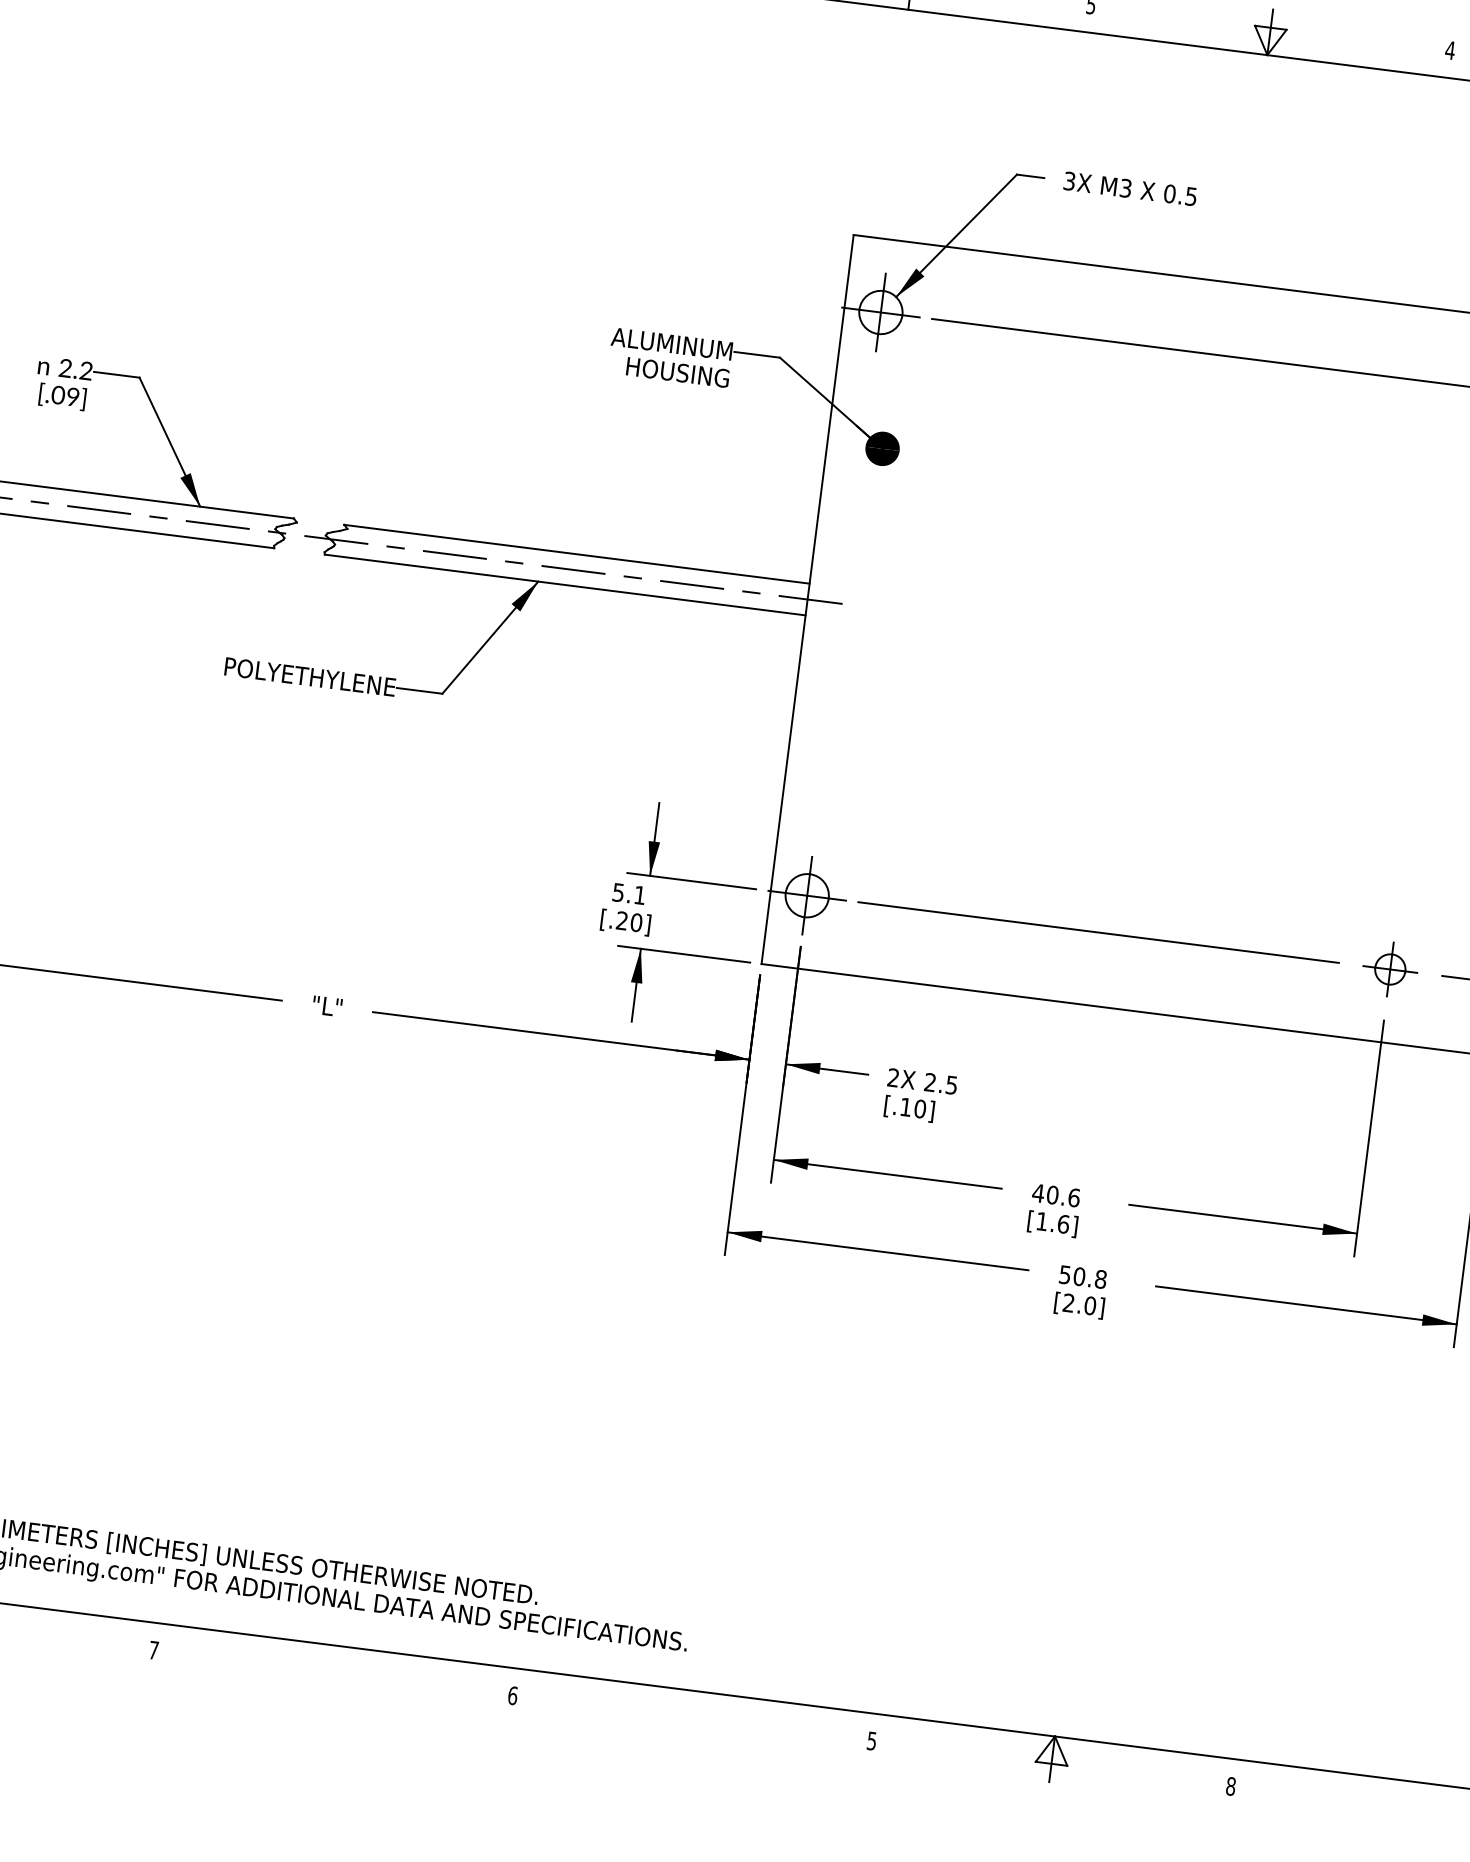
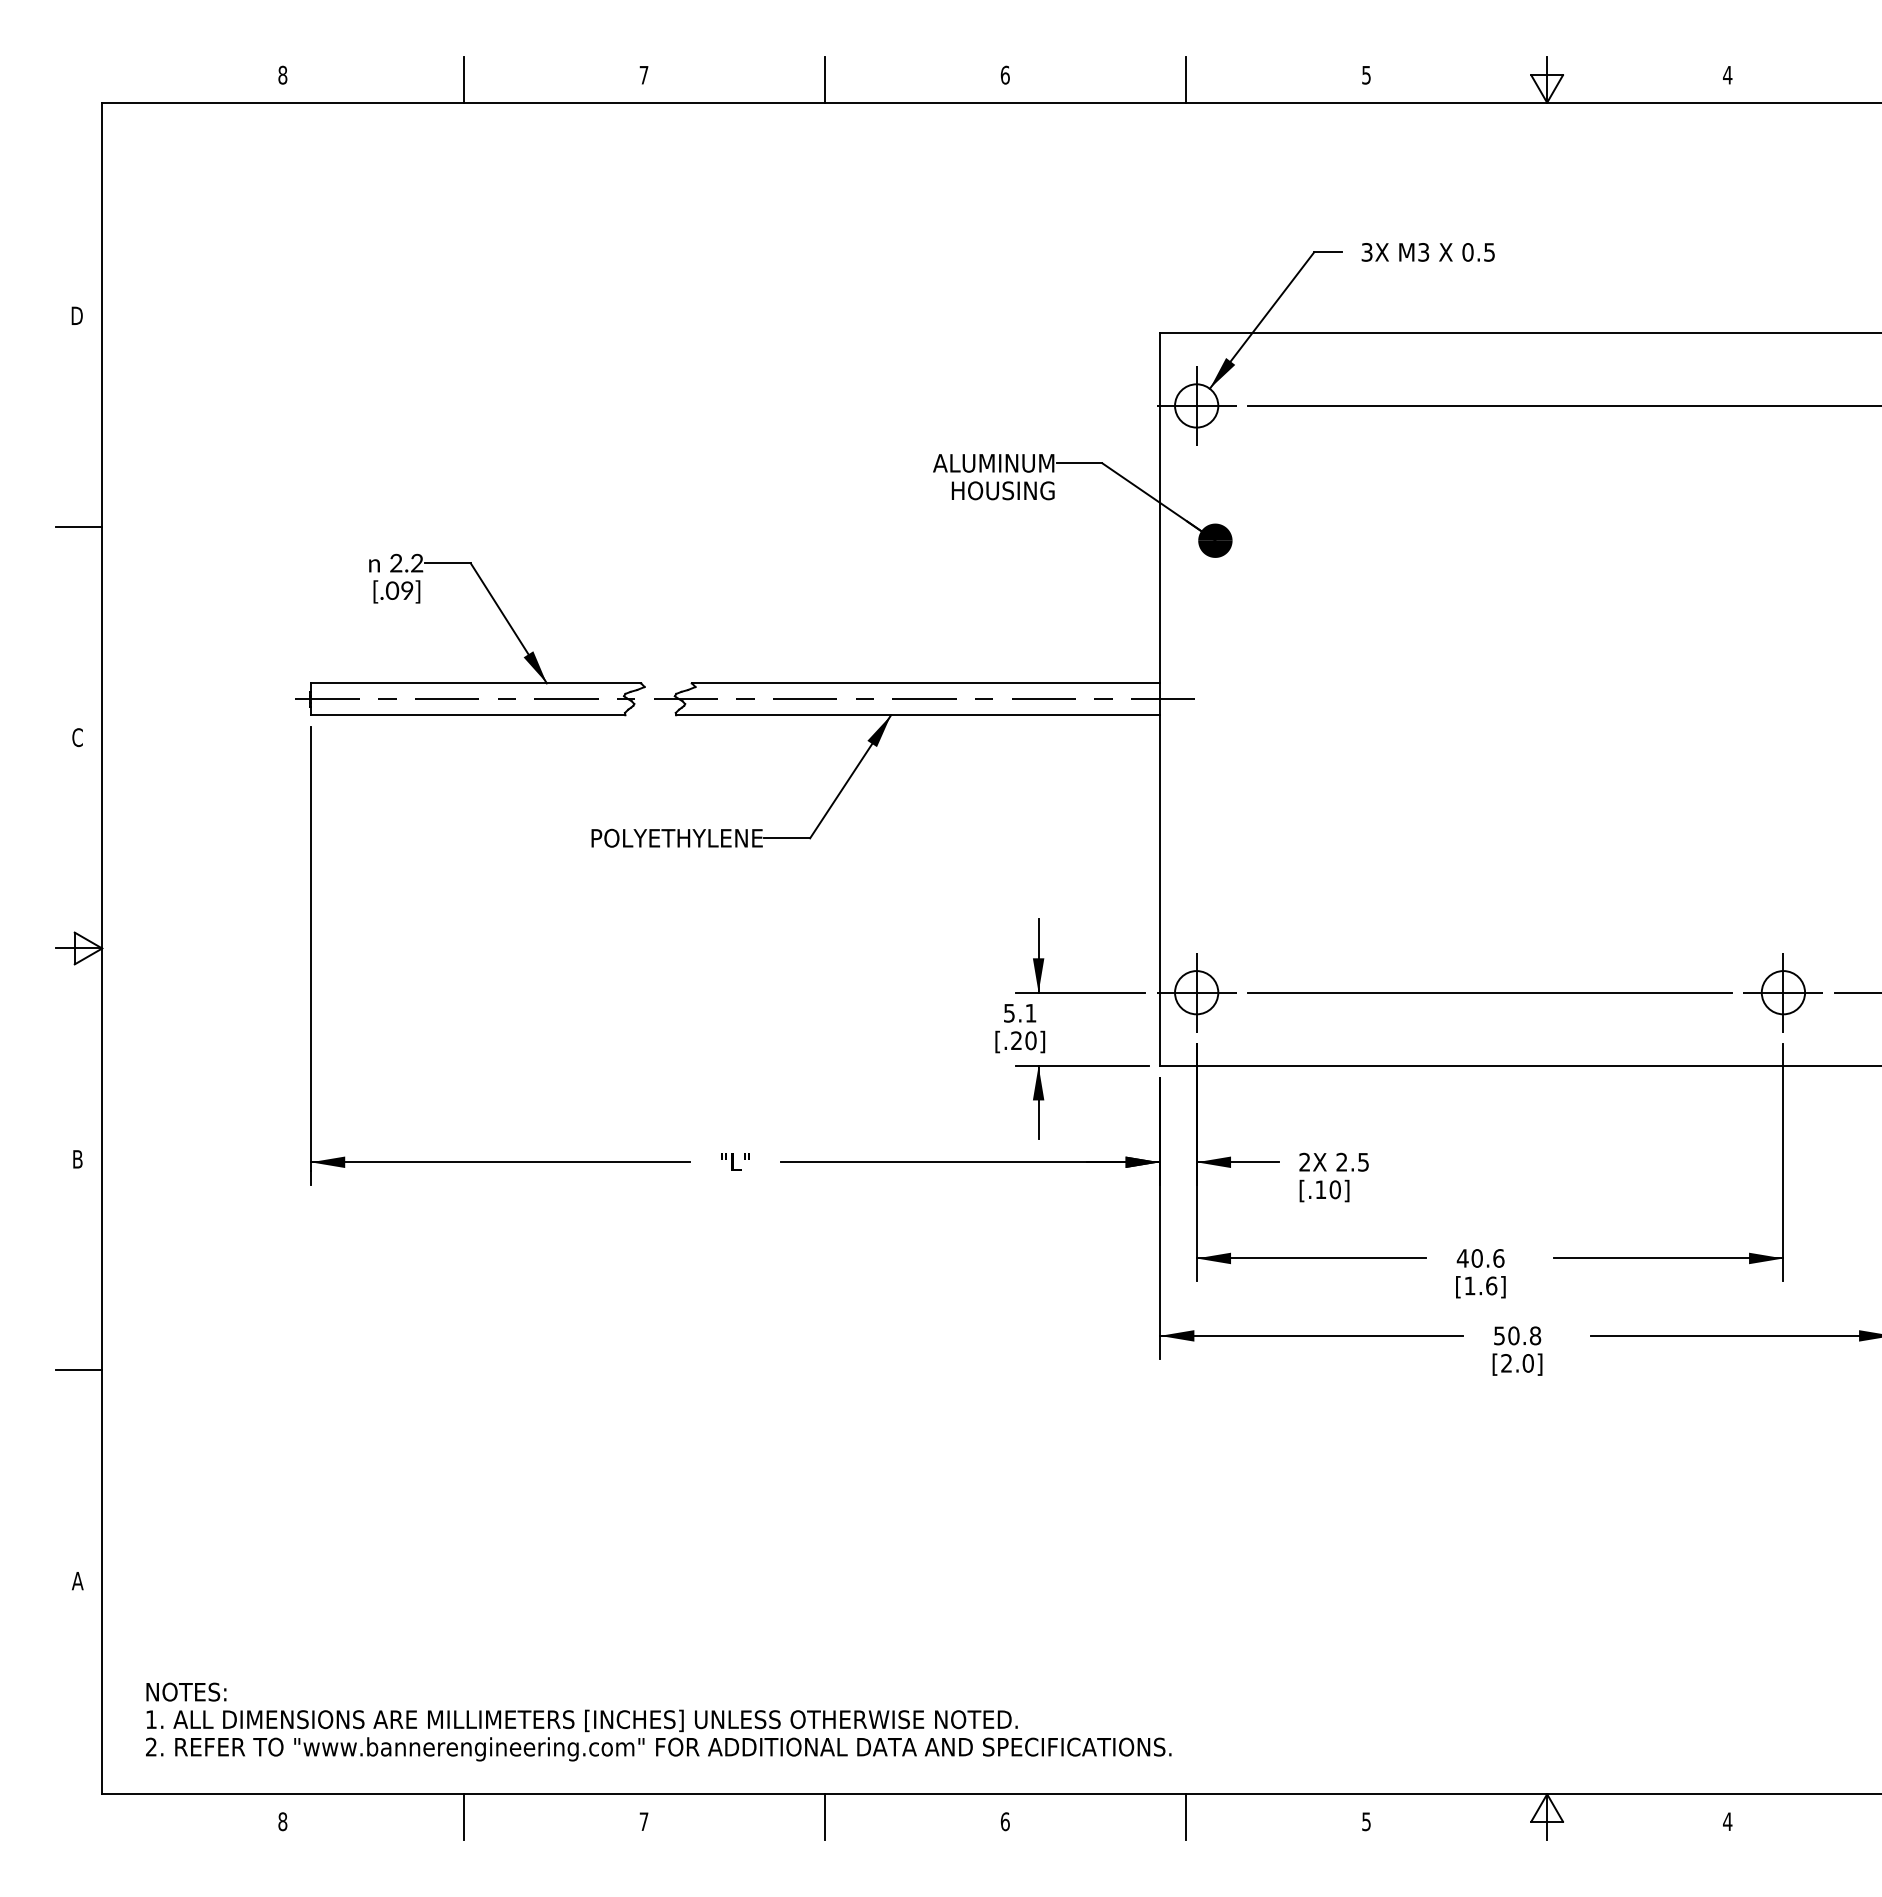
part: (1389, 969) -> (1782, 992), size x1.43
line: (333, 1668) -> (824, 1817), added
line: (692, 1714) -> (1185, 1817), added
text: (1230, 1786) -> (1727, 1821), 8 -> 4

